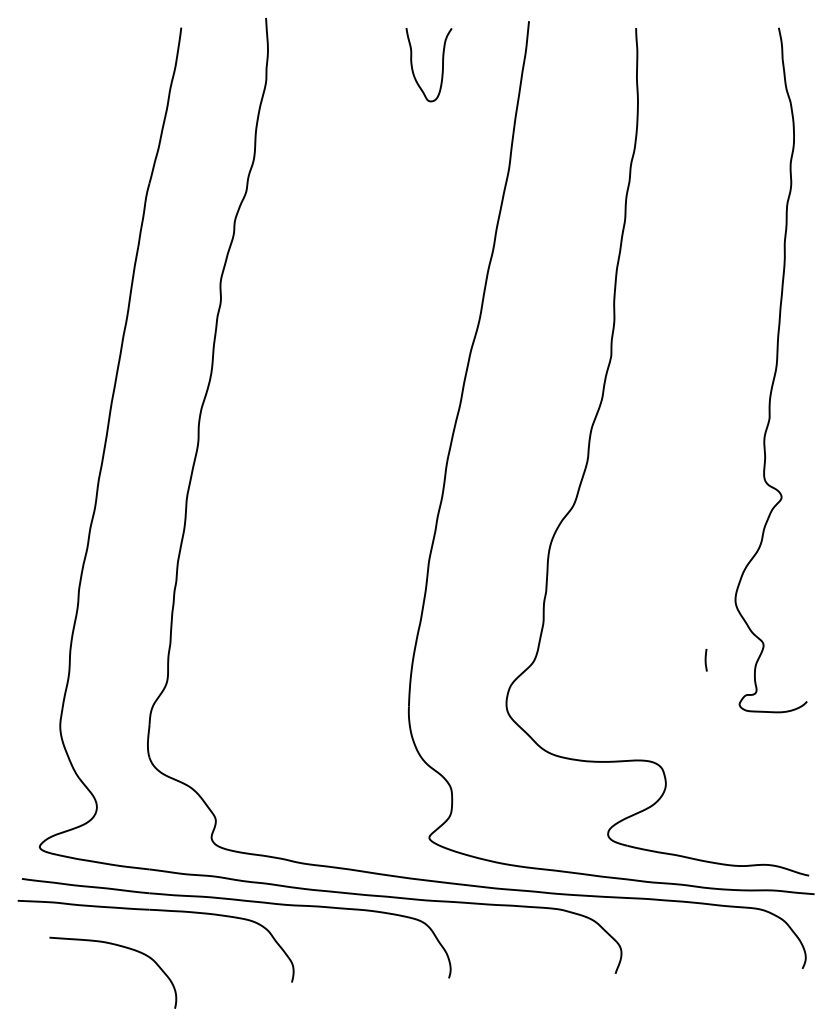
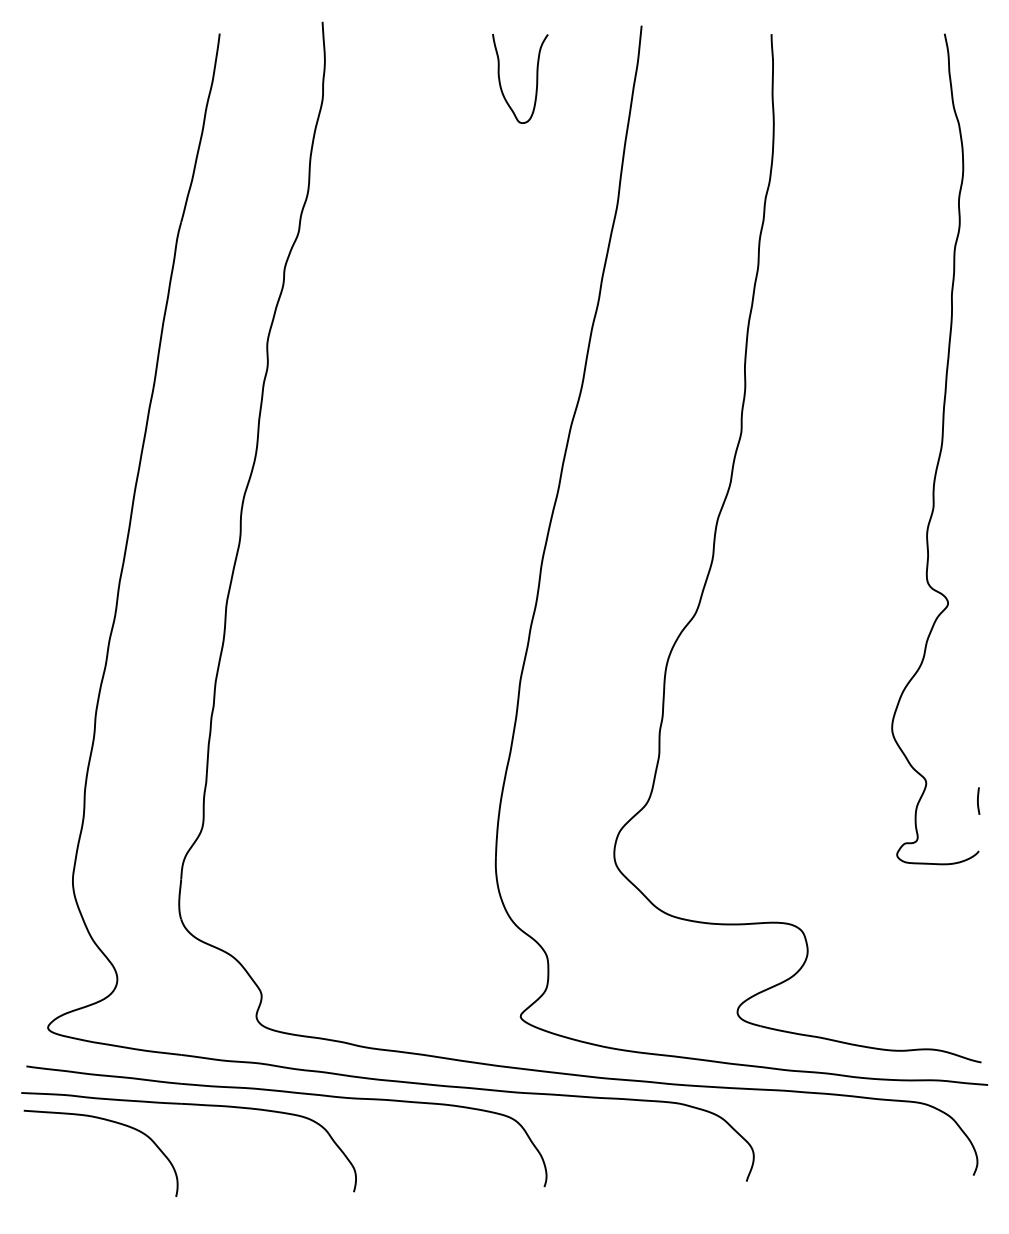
line: (706, 659) -> (978, 800), moved
curve: (121, 947) -> (111, 1122), moved

